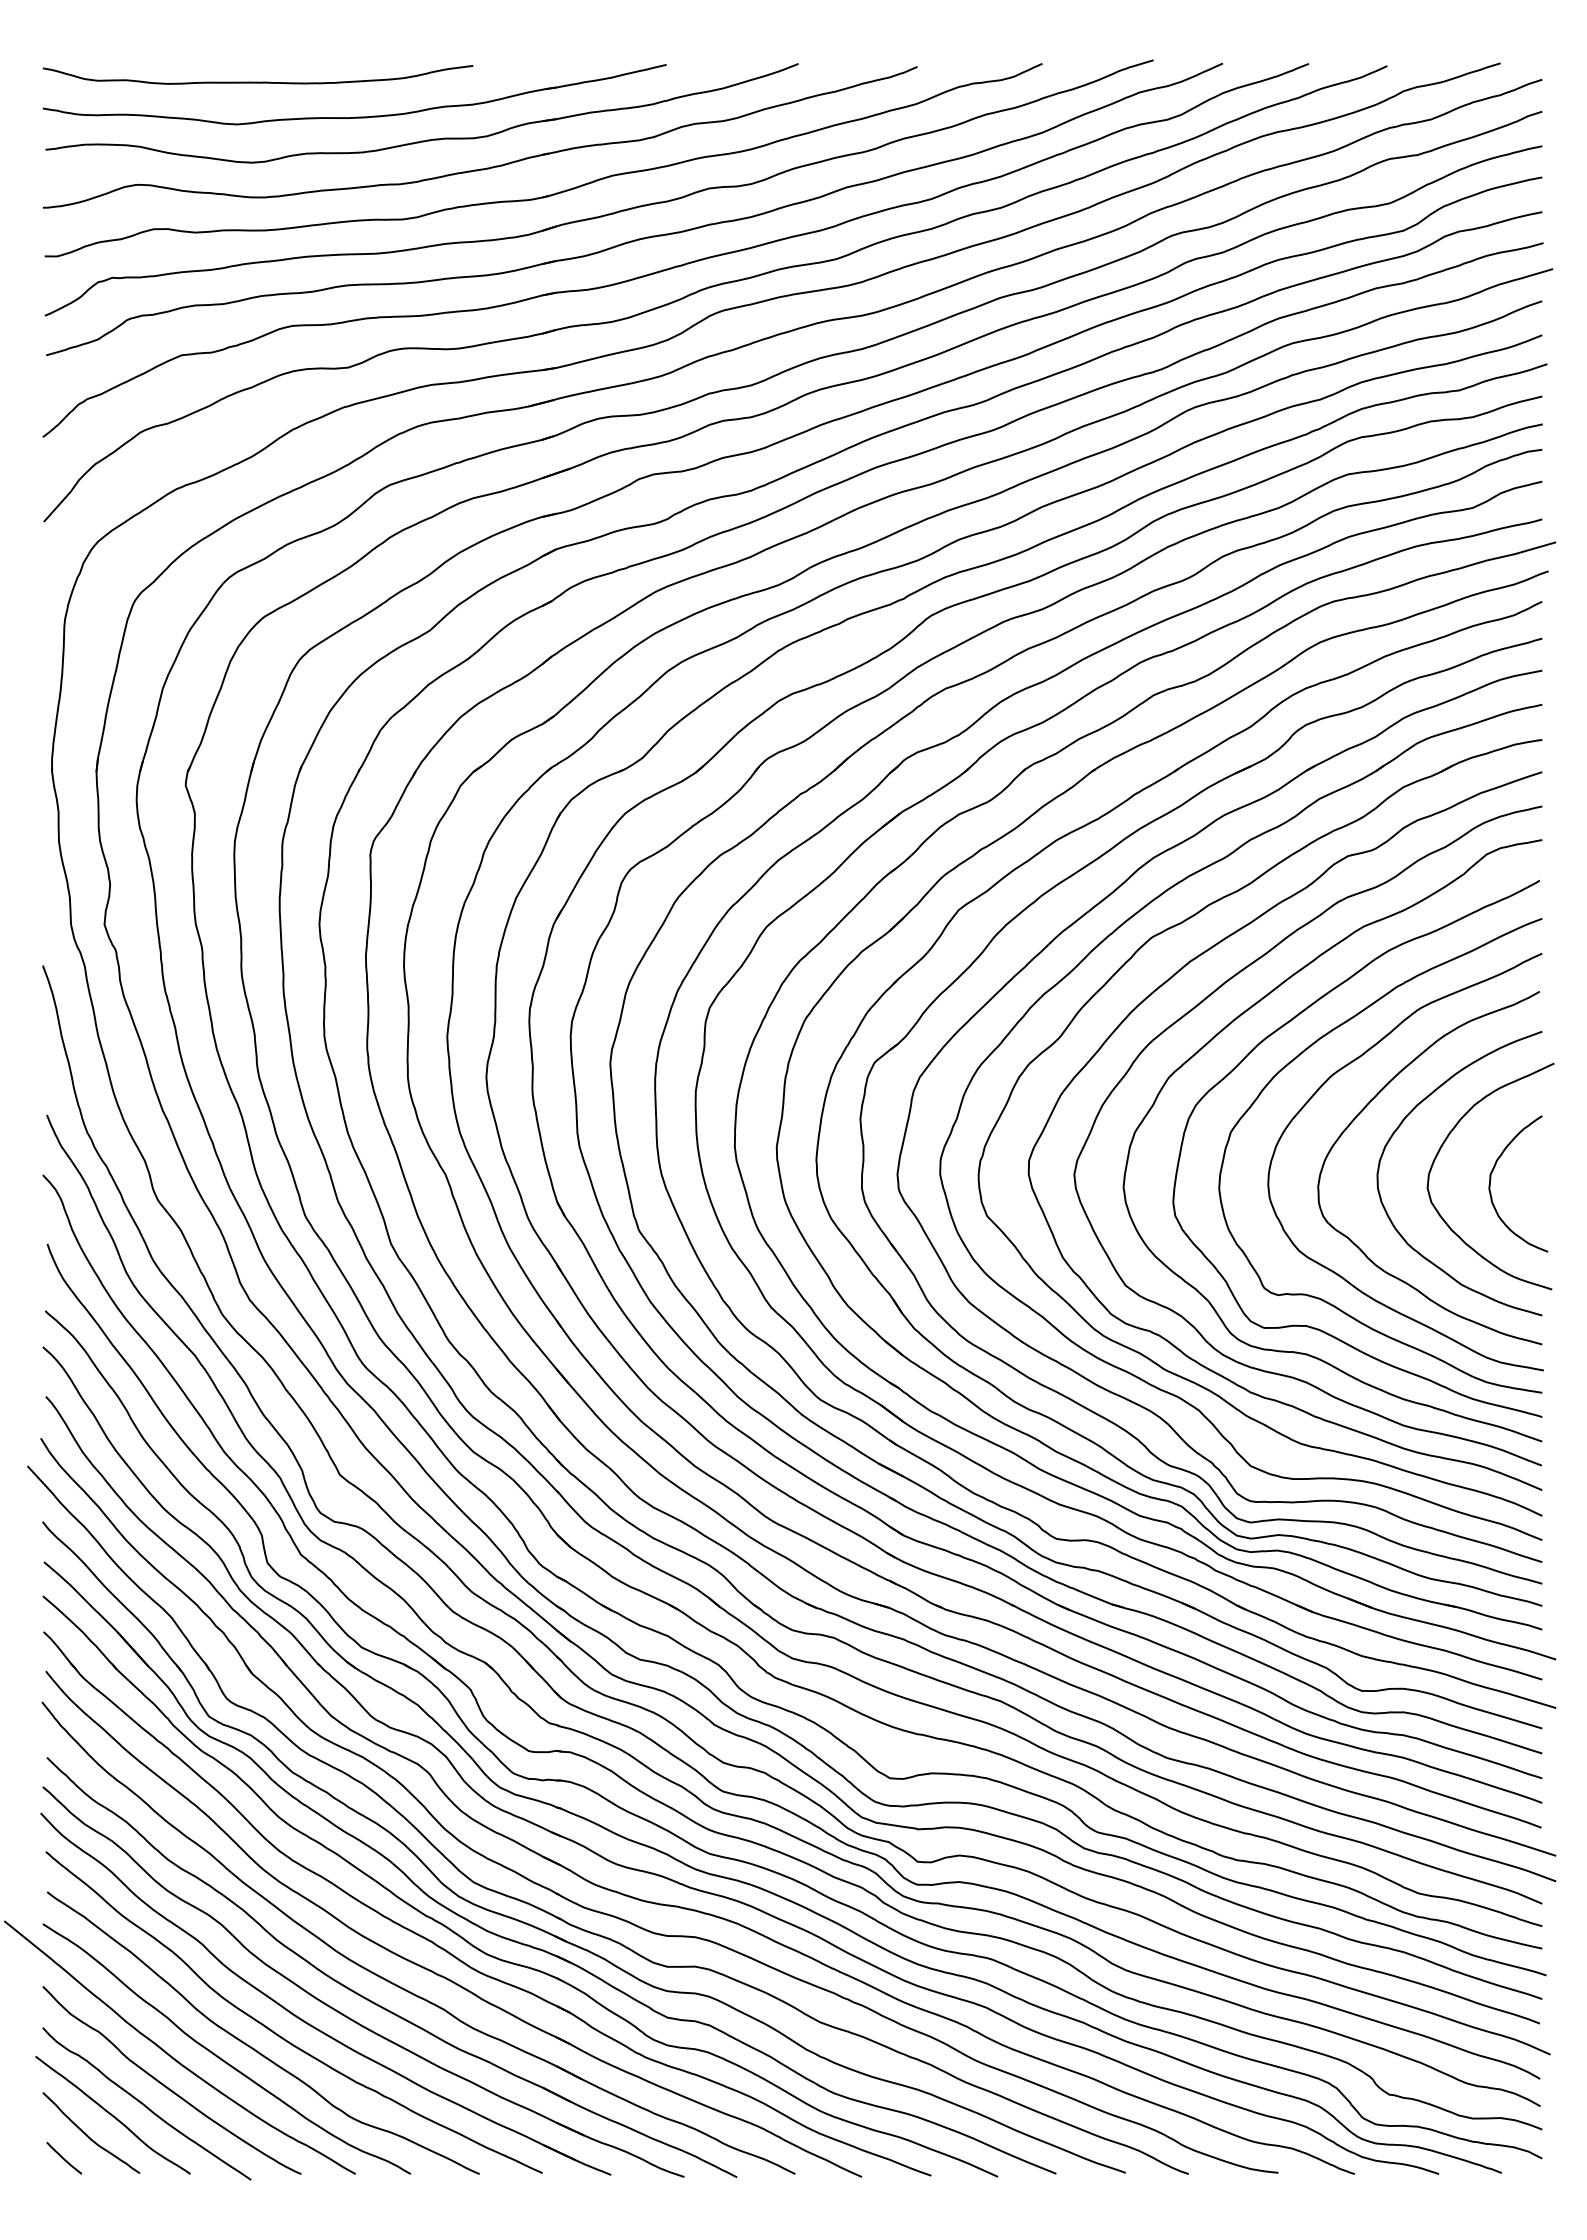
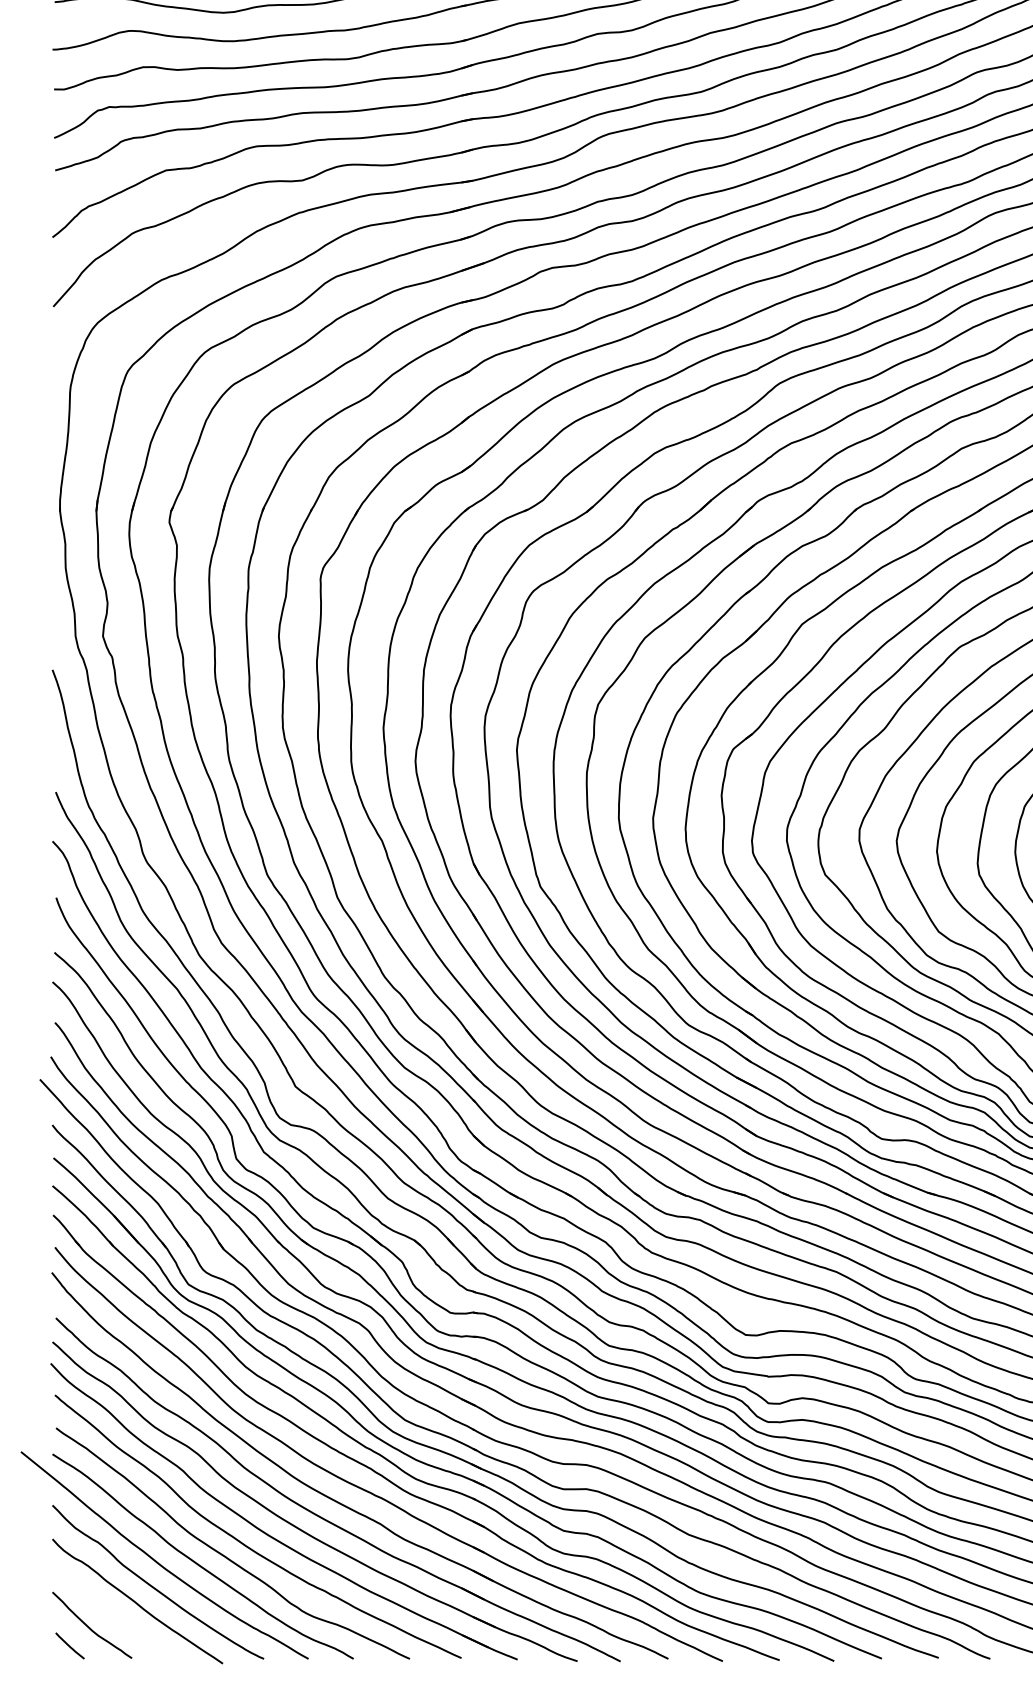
curve: (112, 2115) -> (109, 1610), removed

